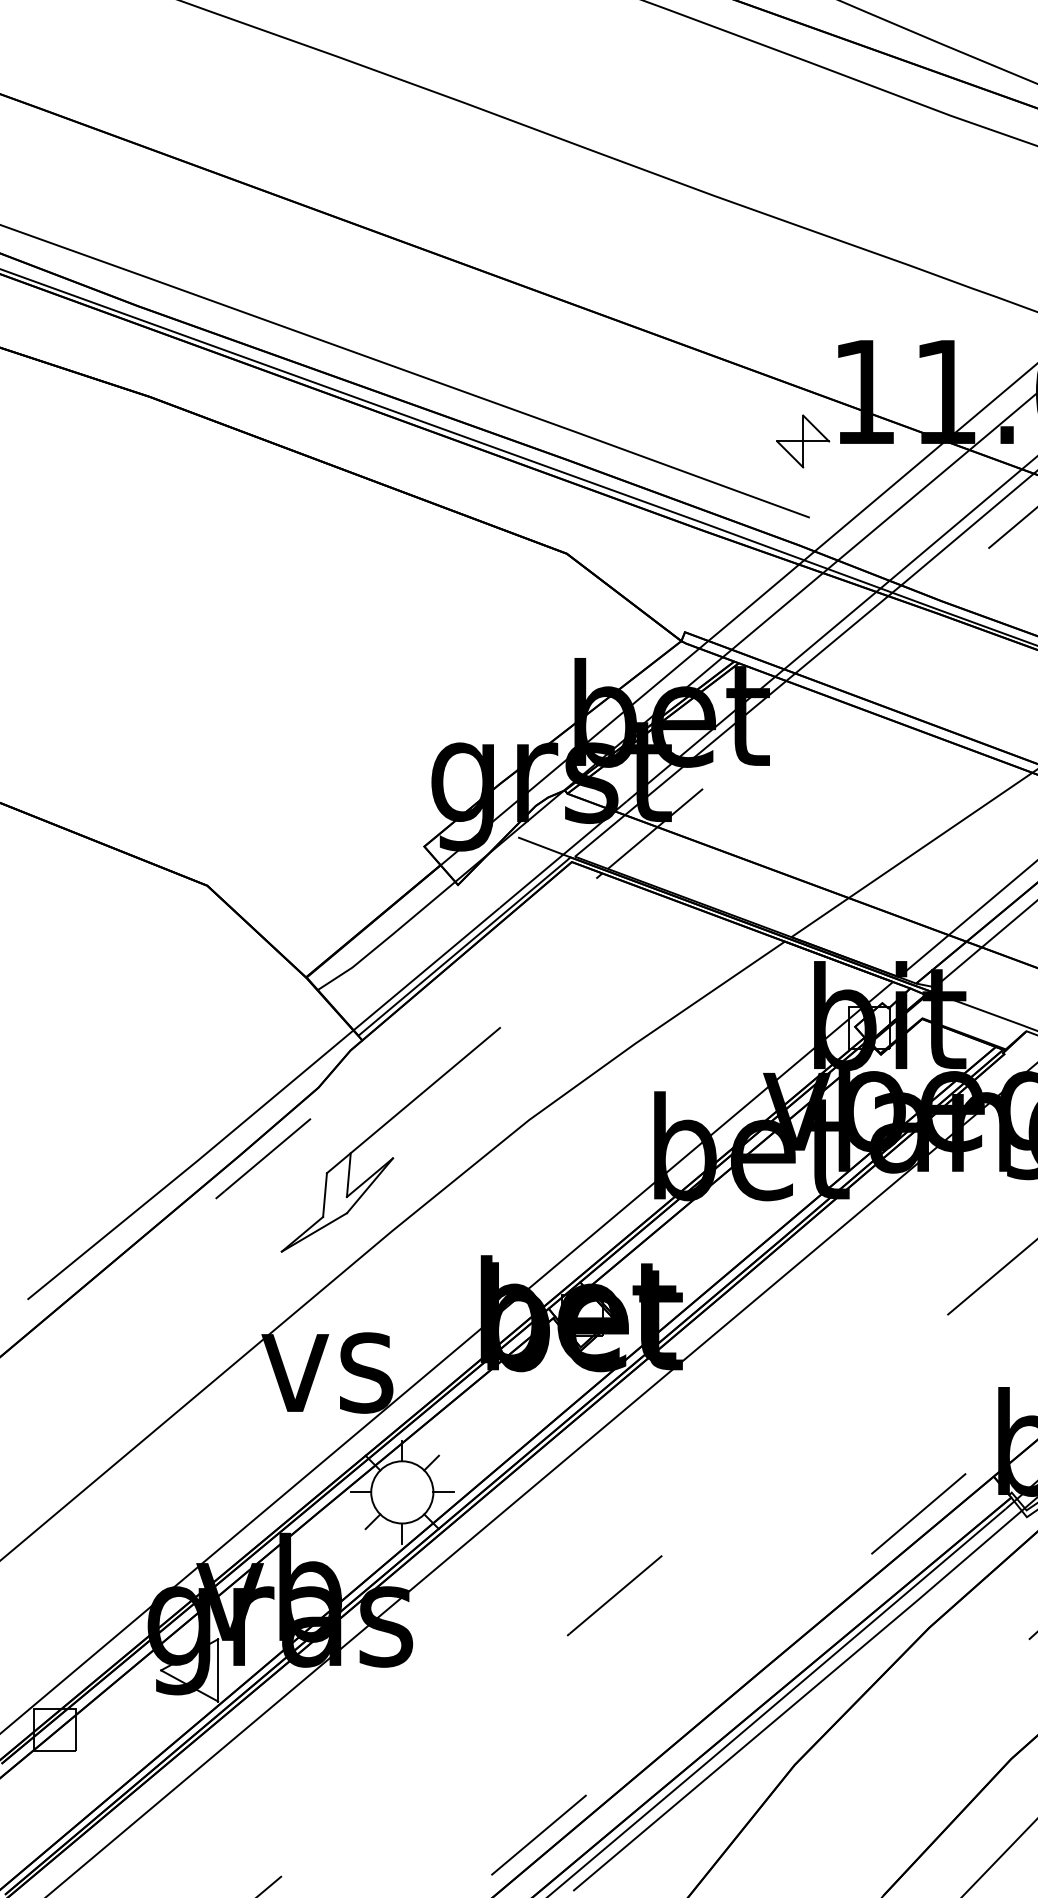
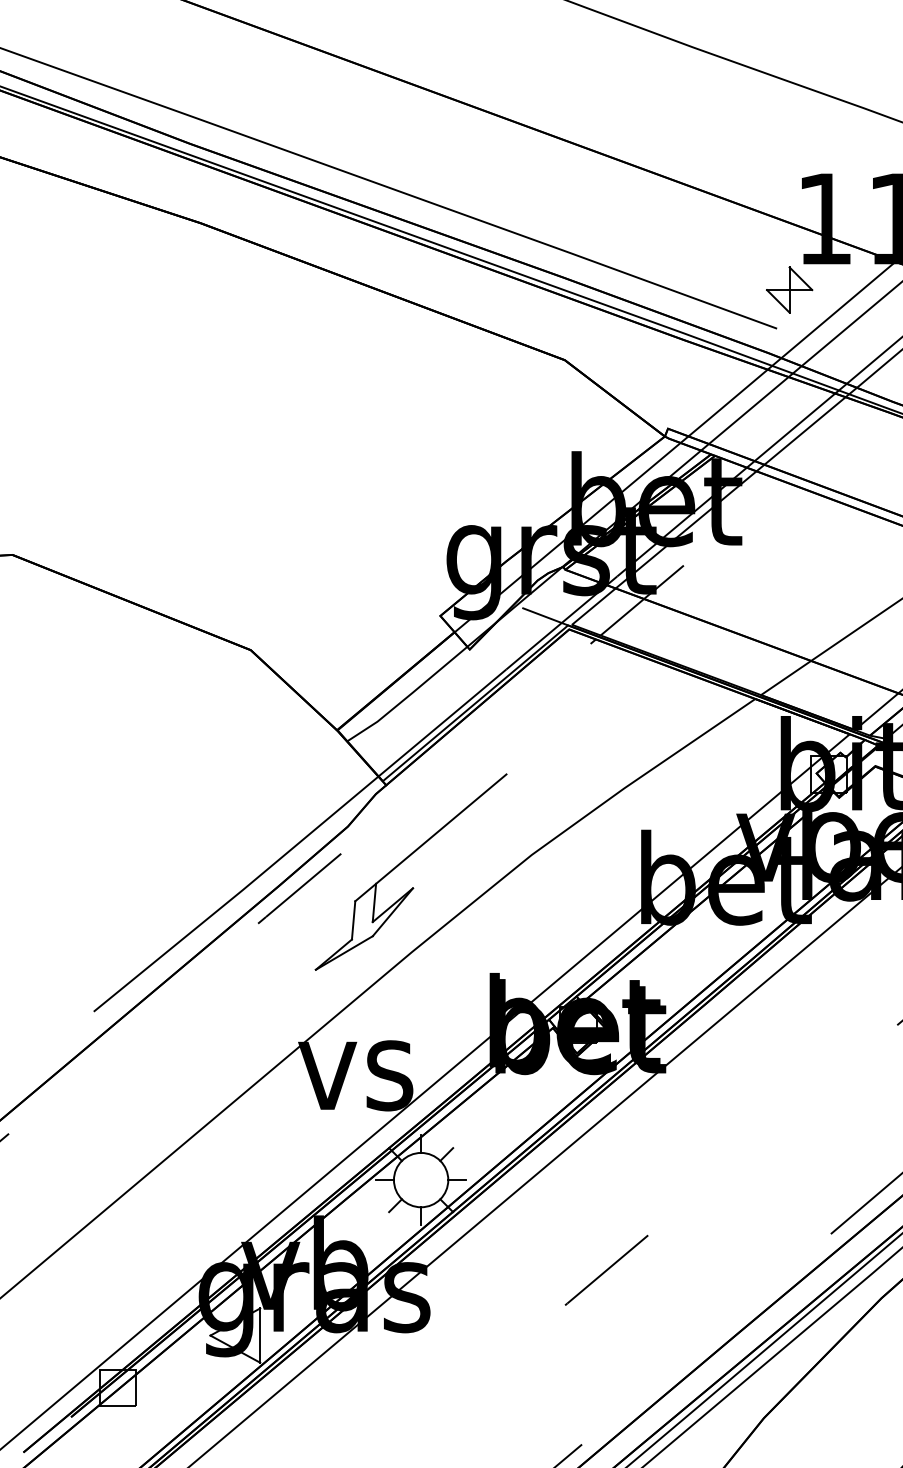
part: (803, 441) -> (789, 290), moved

